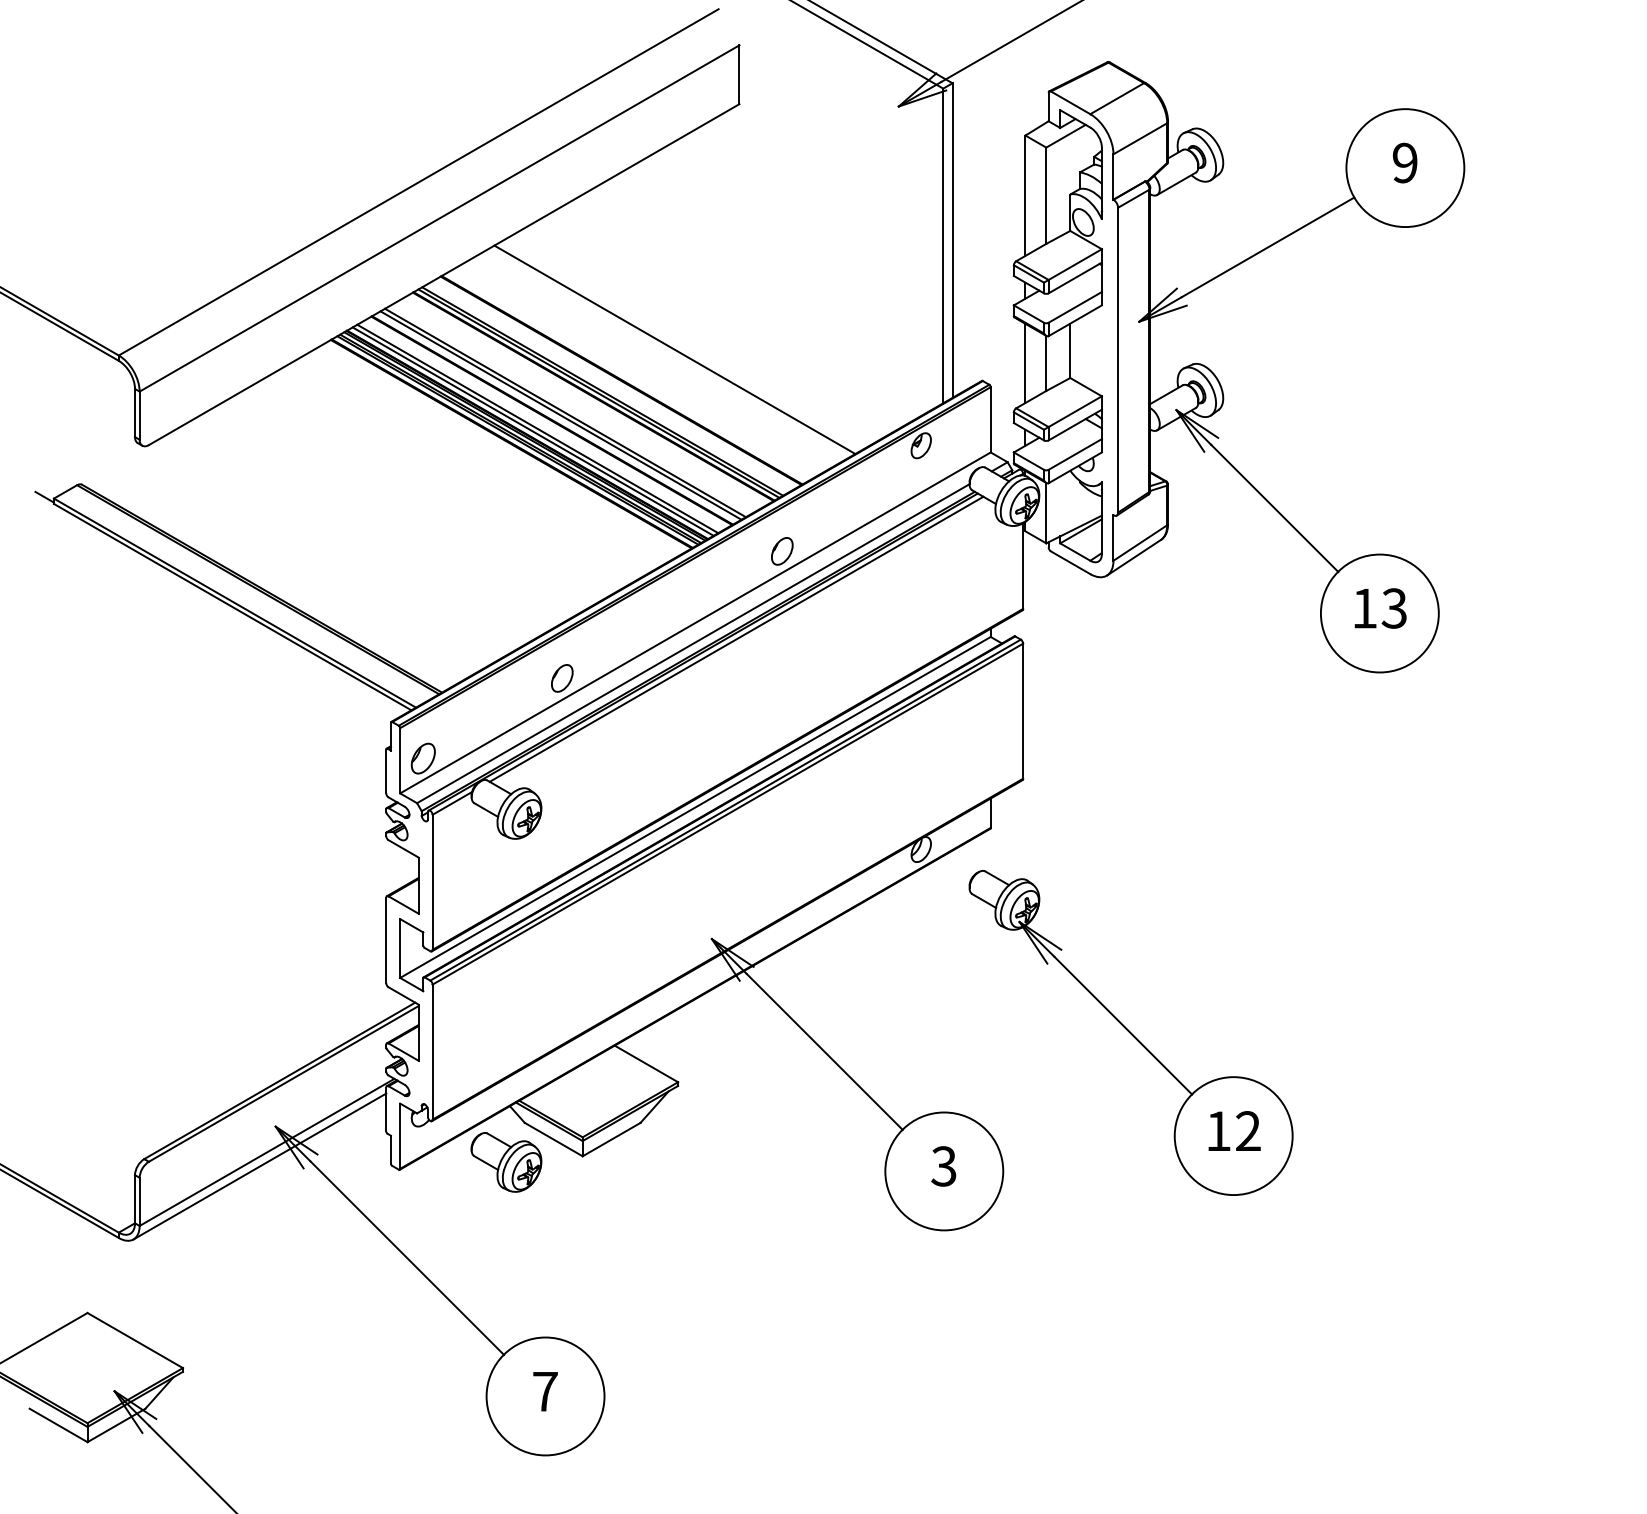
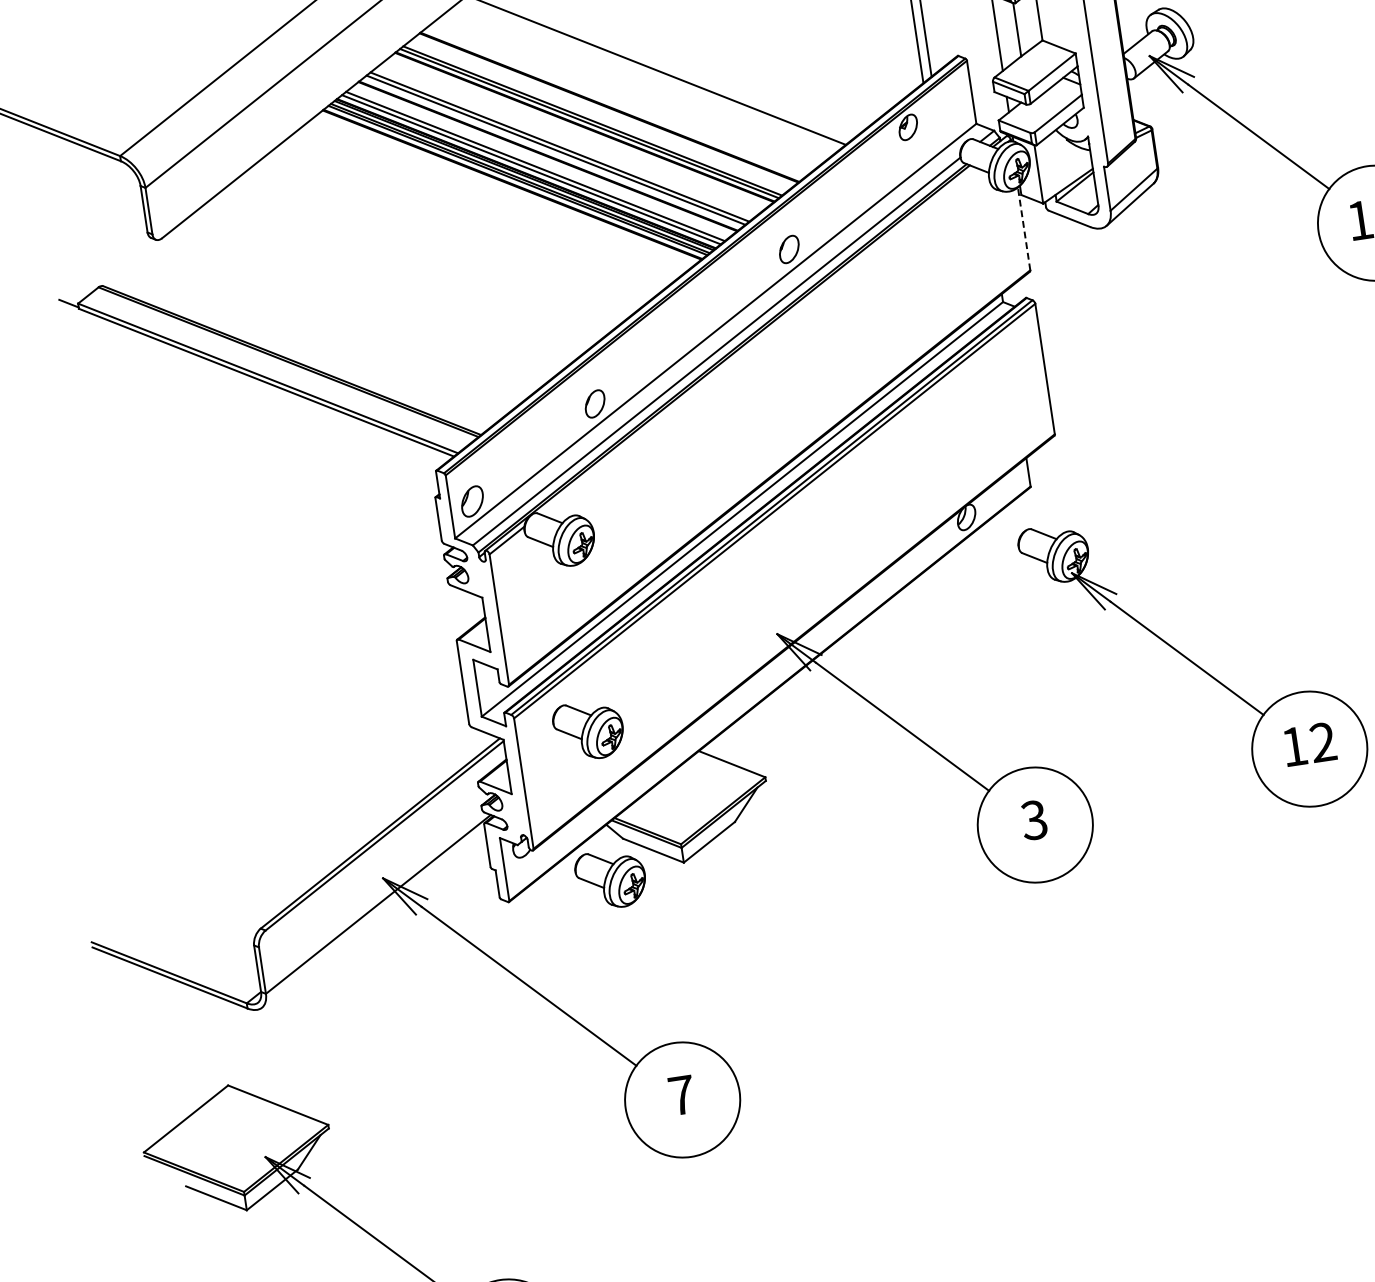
line: (1023, 566) -> (1024, 229), solid -> dashed
line: (736, 638) -> (757, 340), removed
part: (506, 1008) -> (588, 730), added
line: (259, 1166) -> (373, 919), removed

